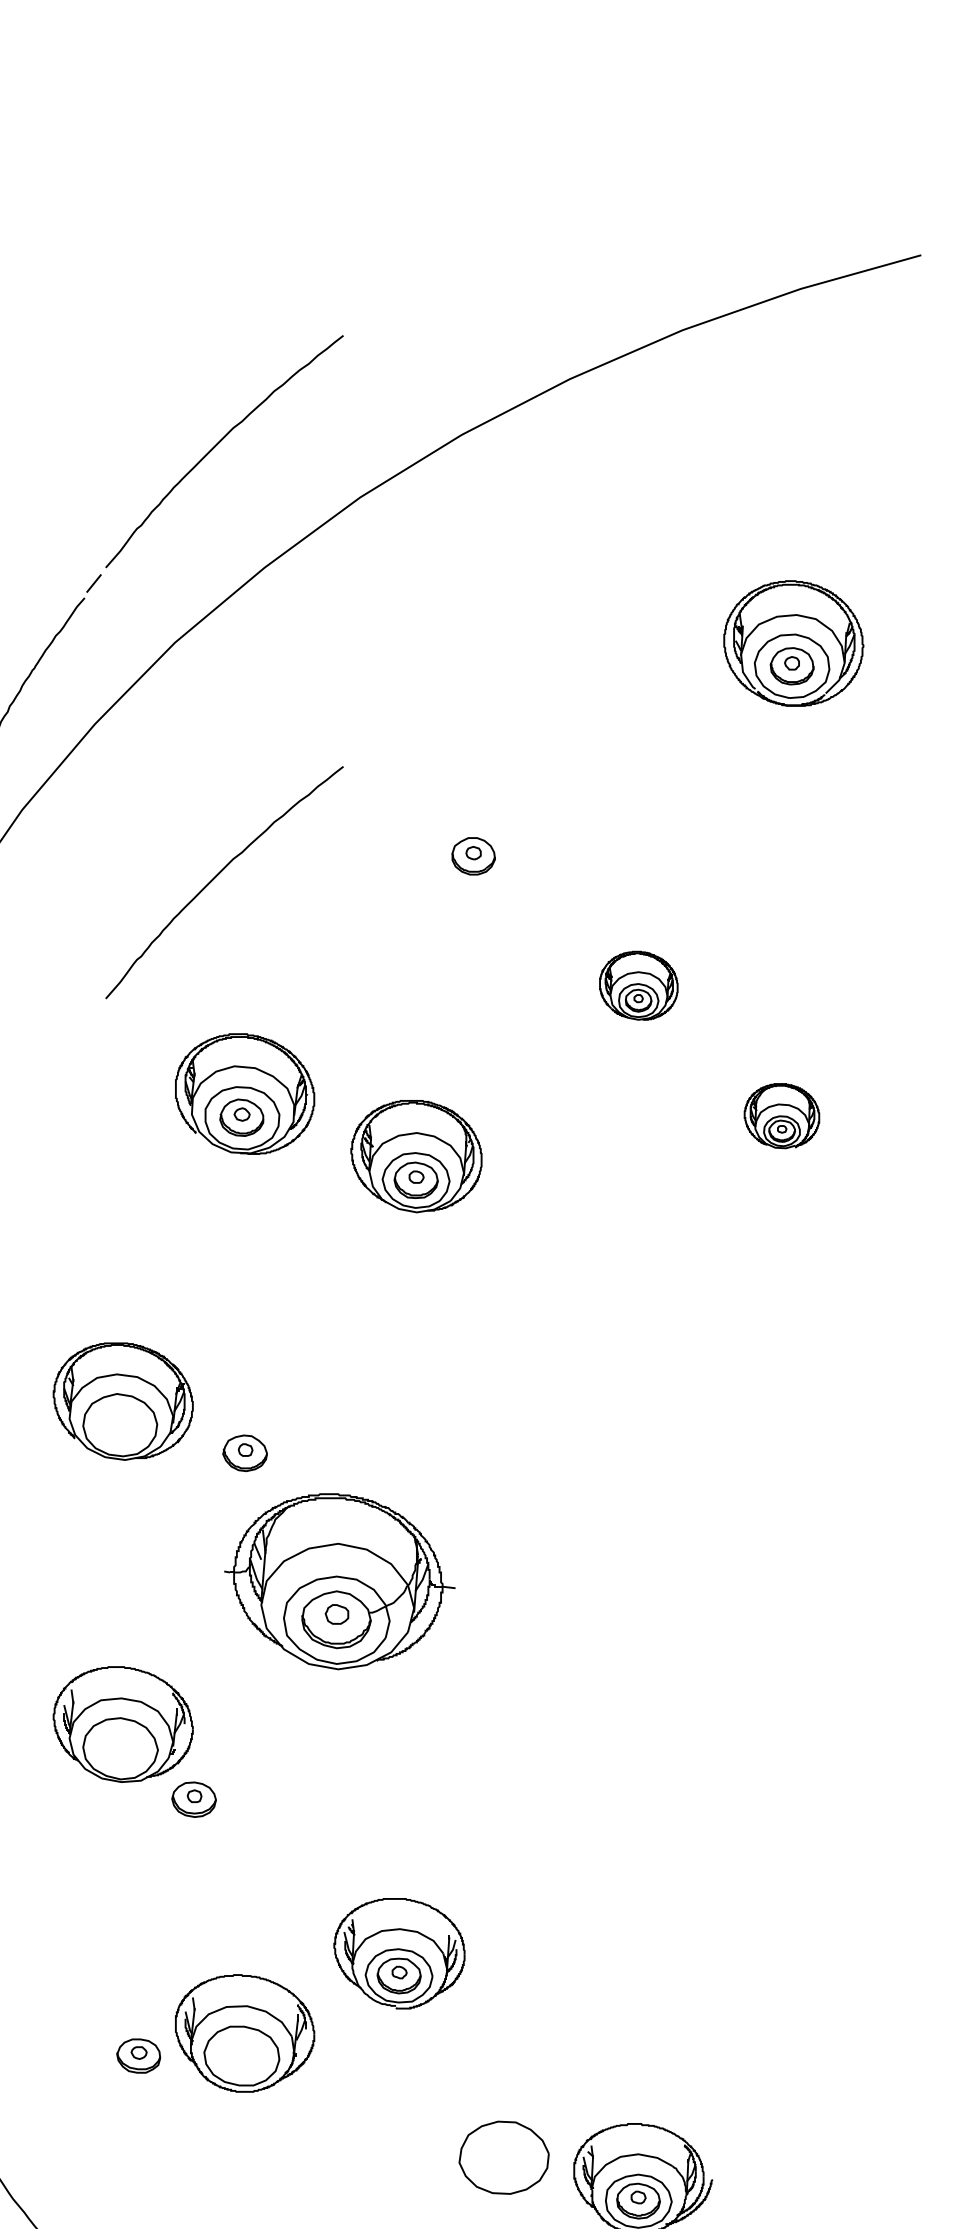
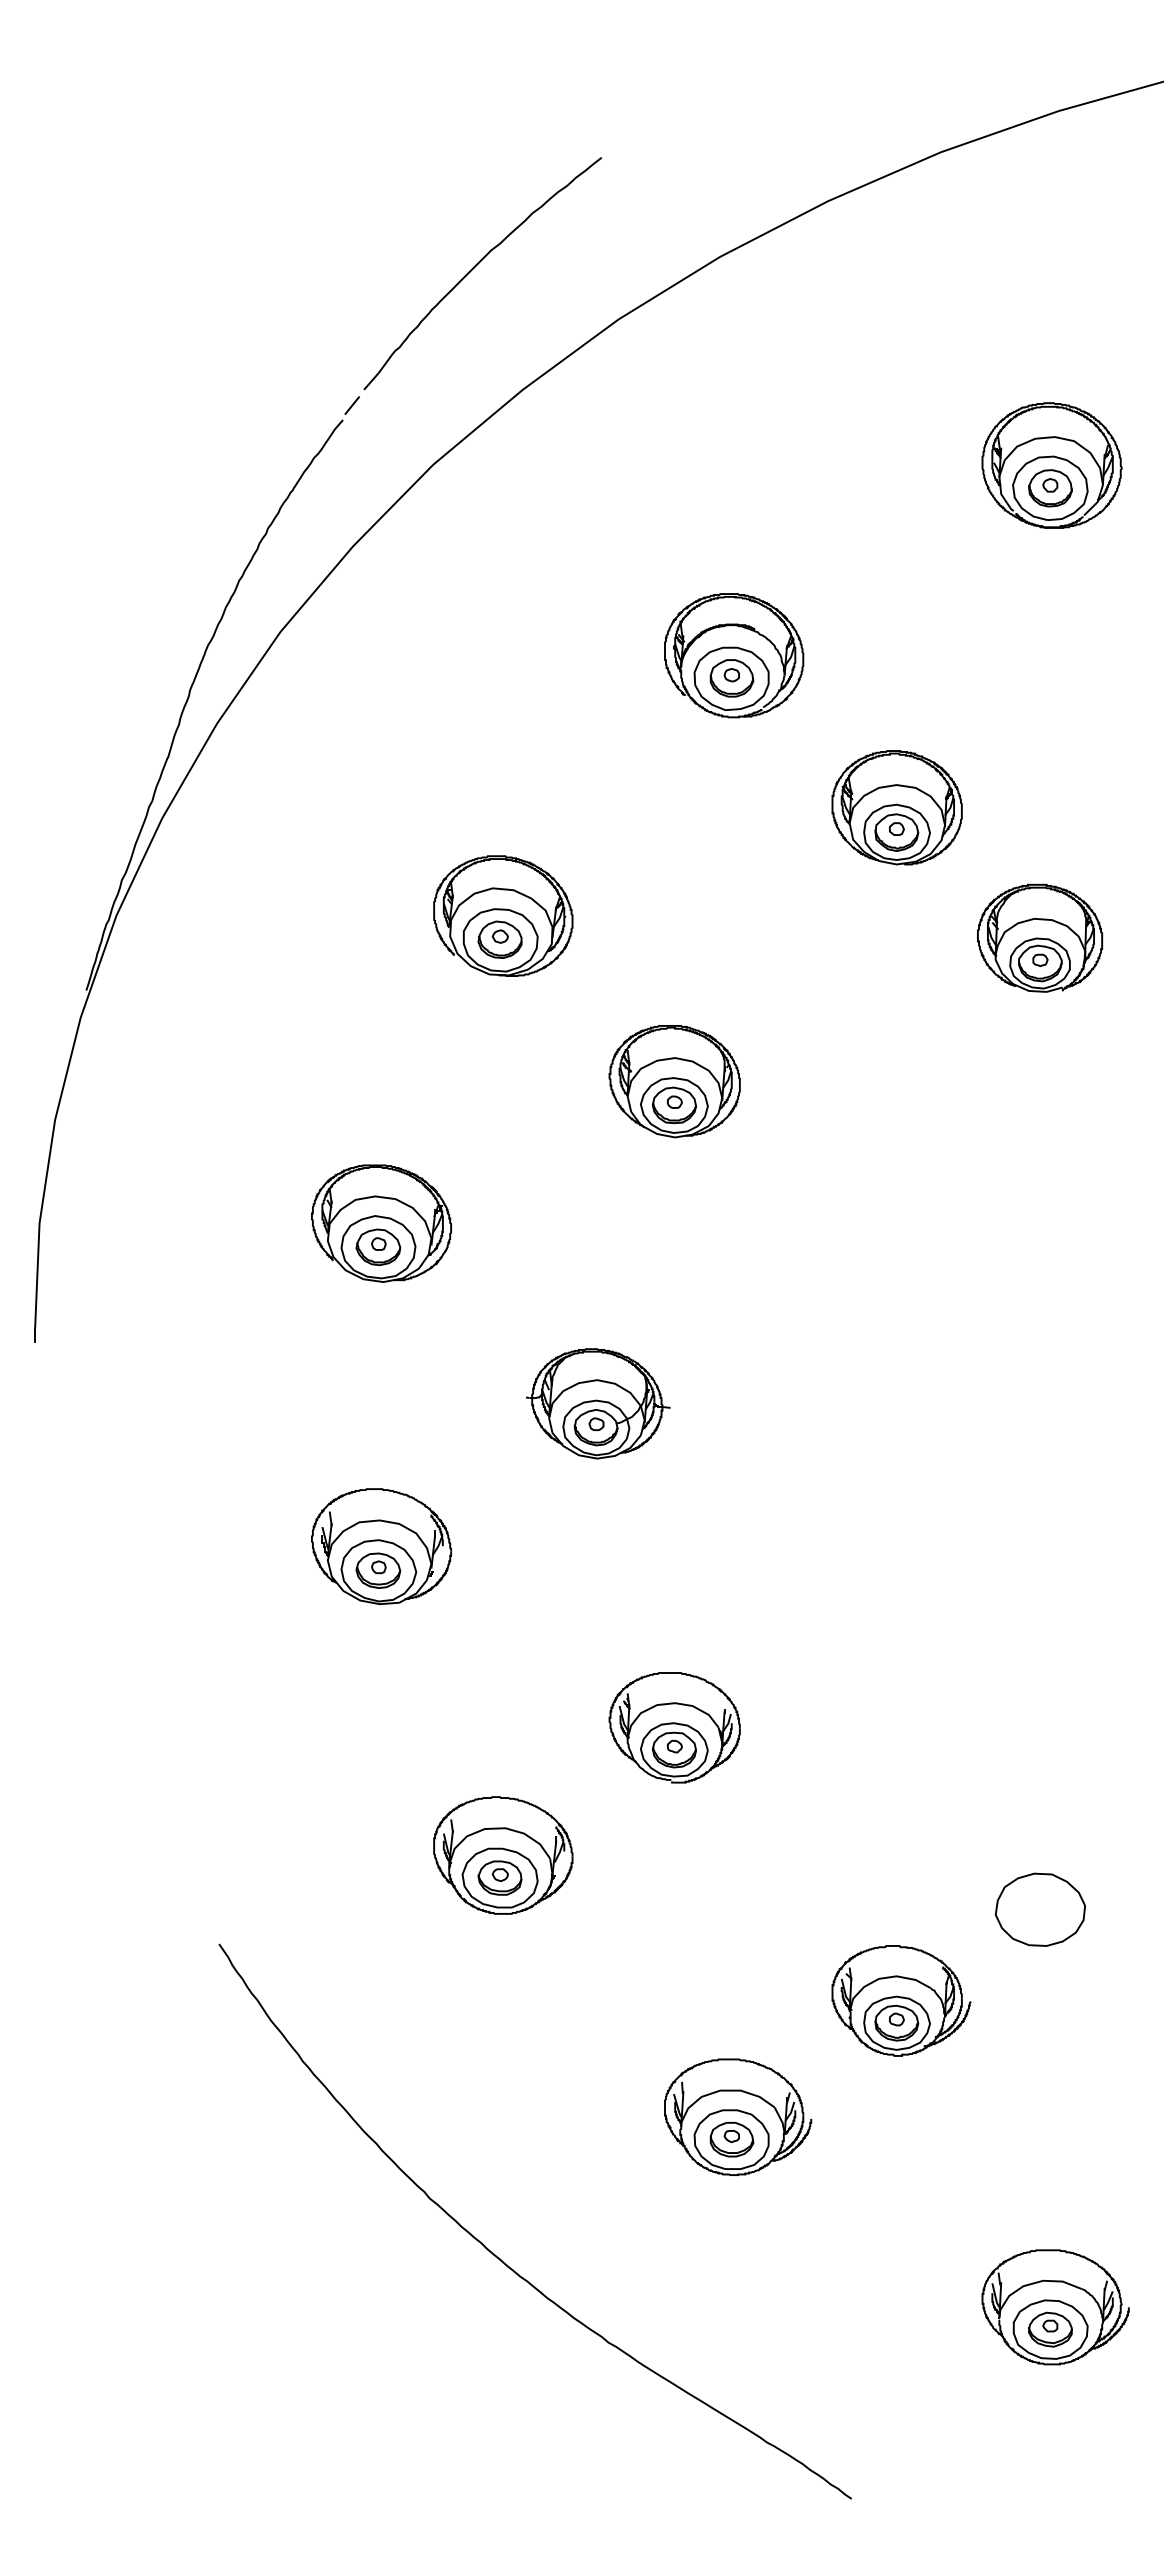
part: (476, 833) -> (734, 655), added
curve: (218, 875) -> (476, 697), removed
part: (638, 985) -> (896, 807), size x1.67
part: (782, 1115) -> (1040, 937), size x1.67
part: (416, 1156) -> (674, 1081), moved
part: (245, 1453) -> (378, 1247), moved
part: (340, 1581) -> (598, 1403), size x0.62
part: (194, 1799) -> (378, 1570), moved
part: (399, 1953) -> (674, 1727), moved
part: (138, 2055) -> (499, 1877), moved
part: (503, 2157) -> (1039, 1909), moved

